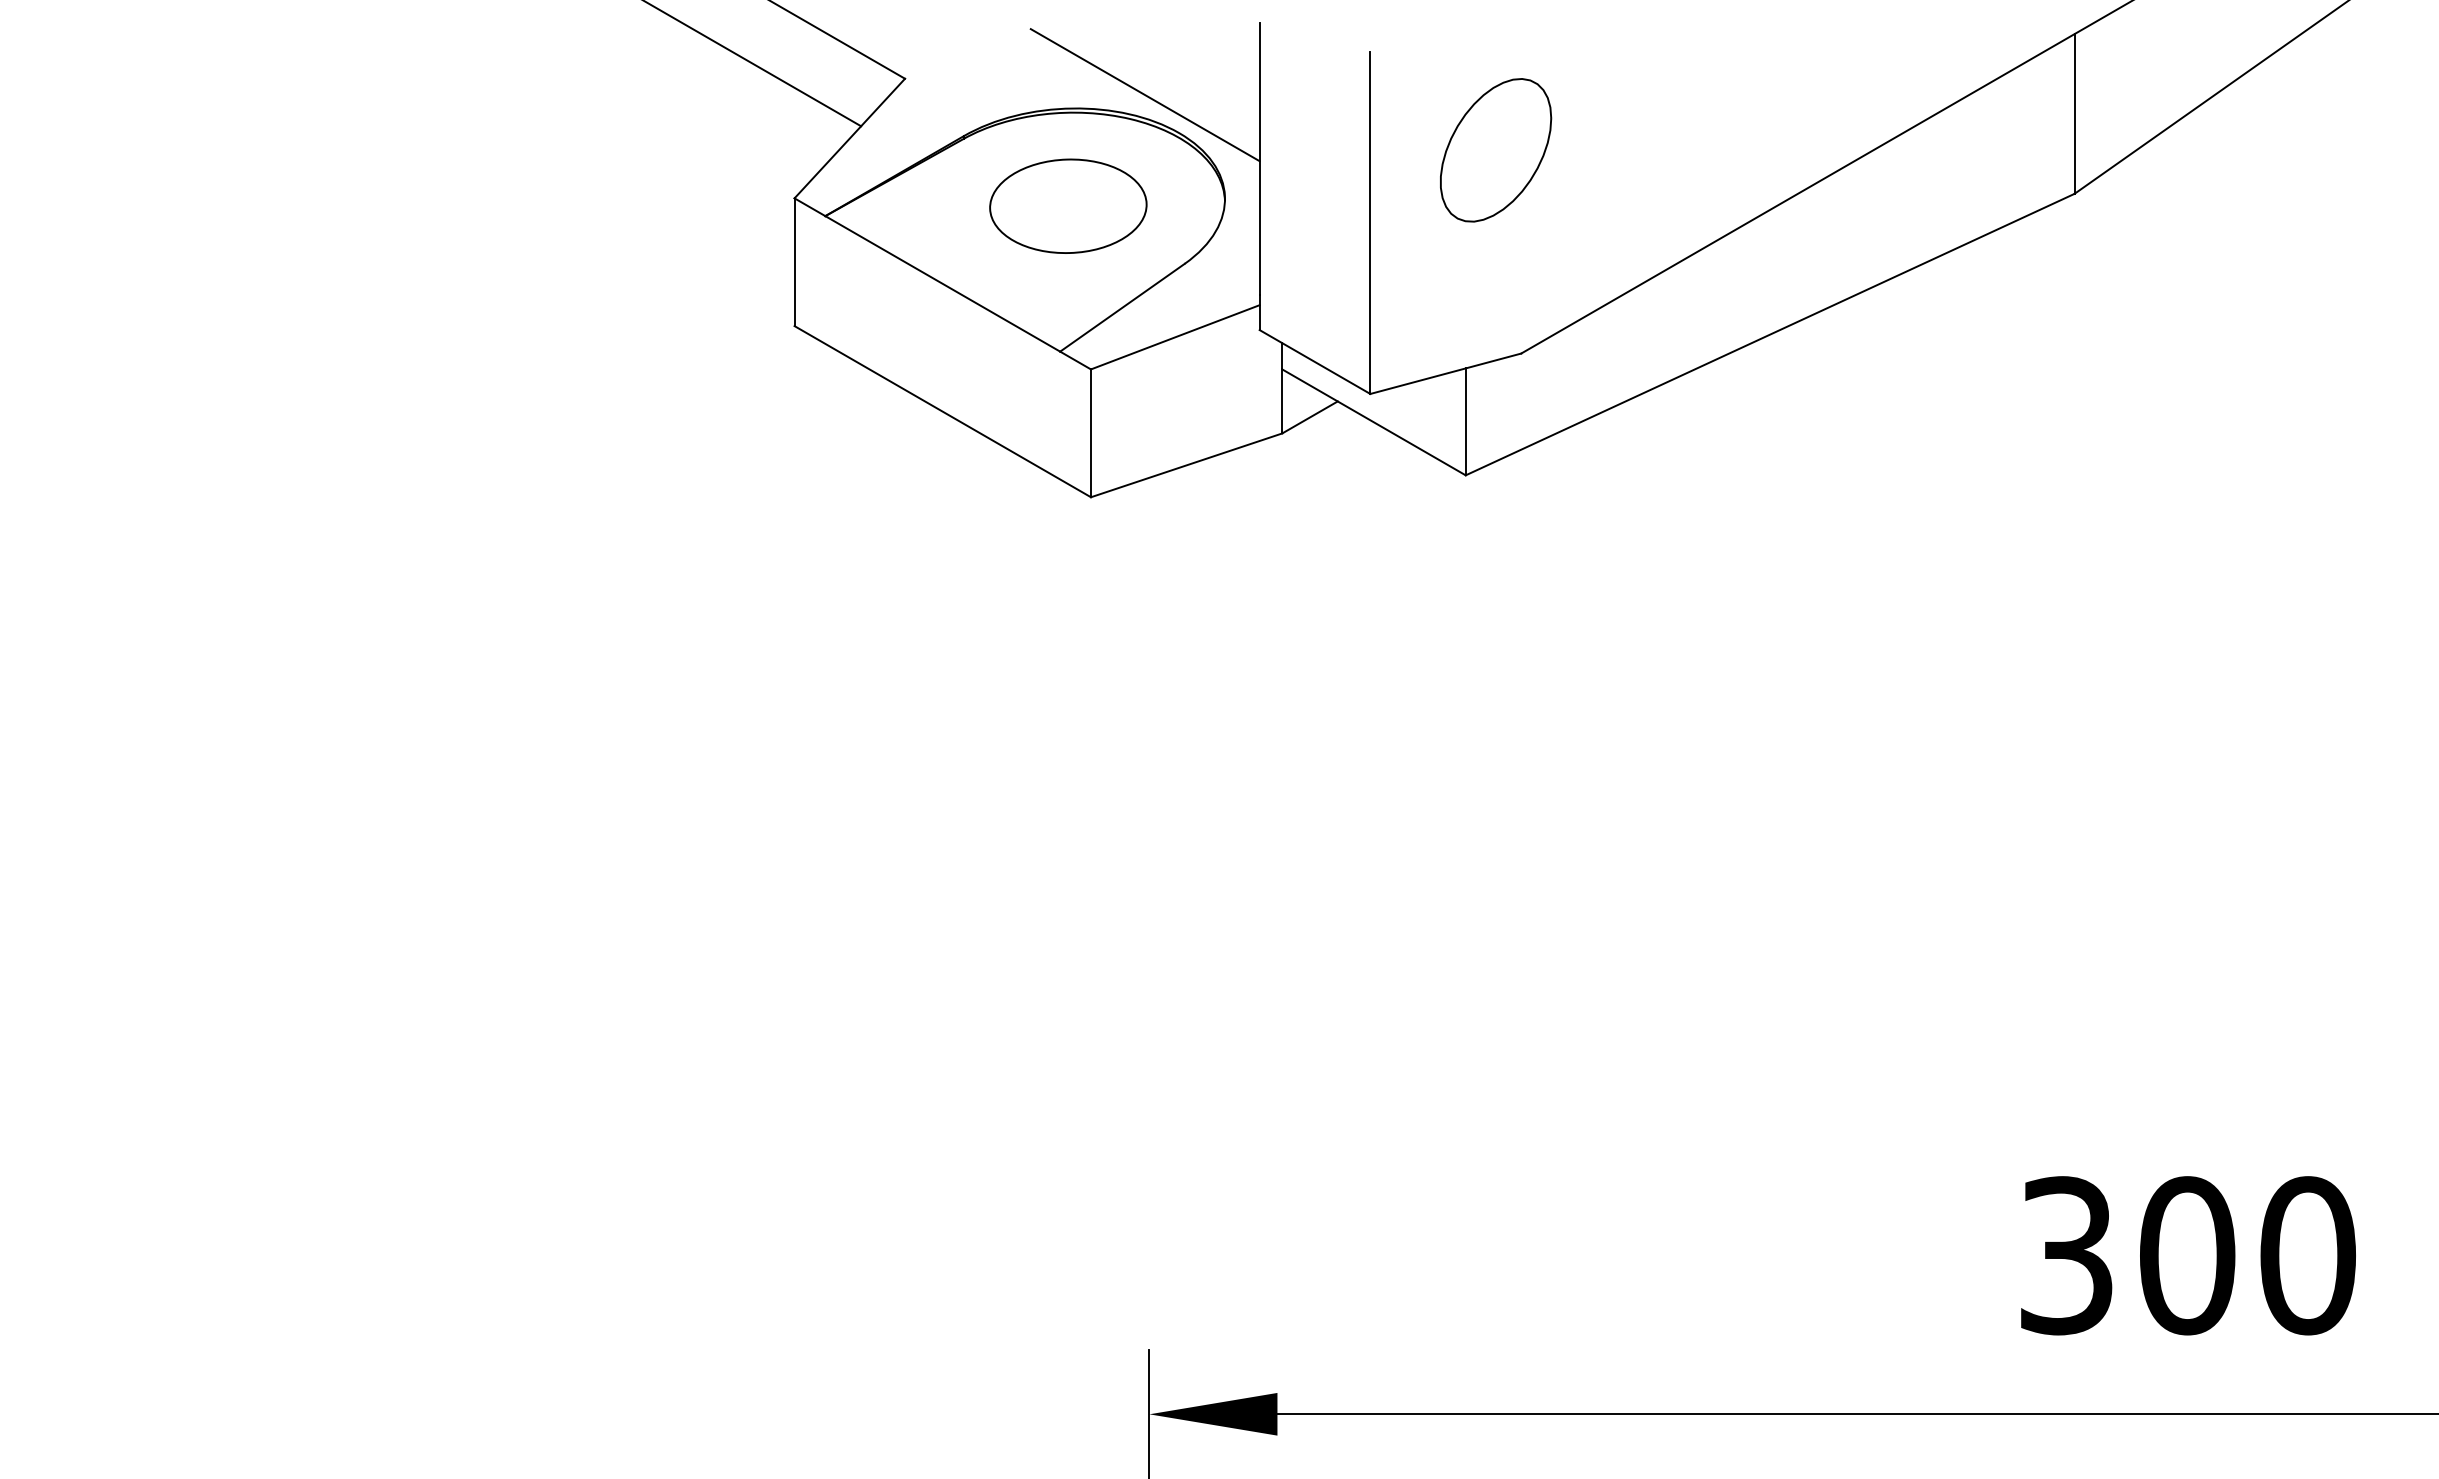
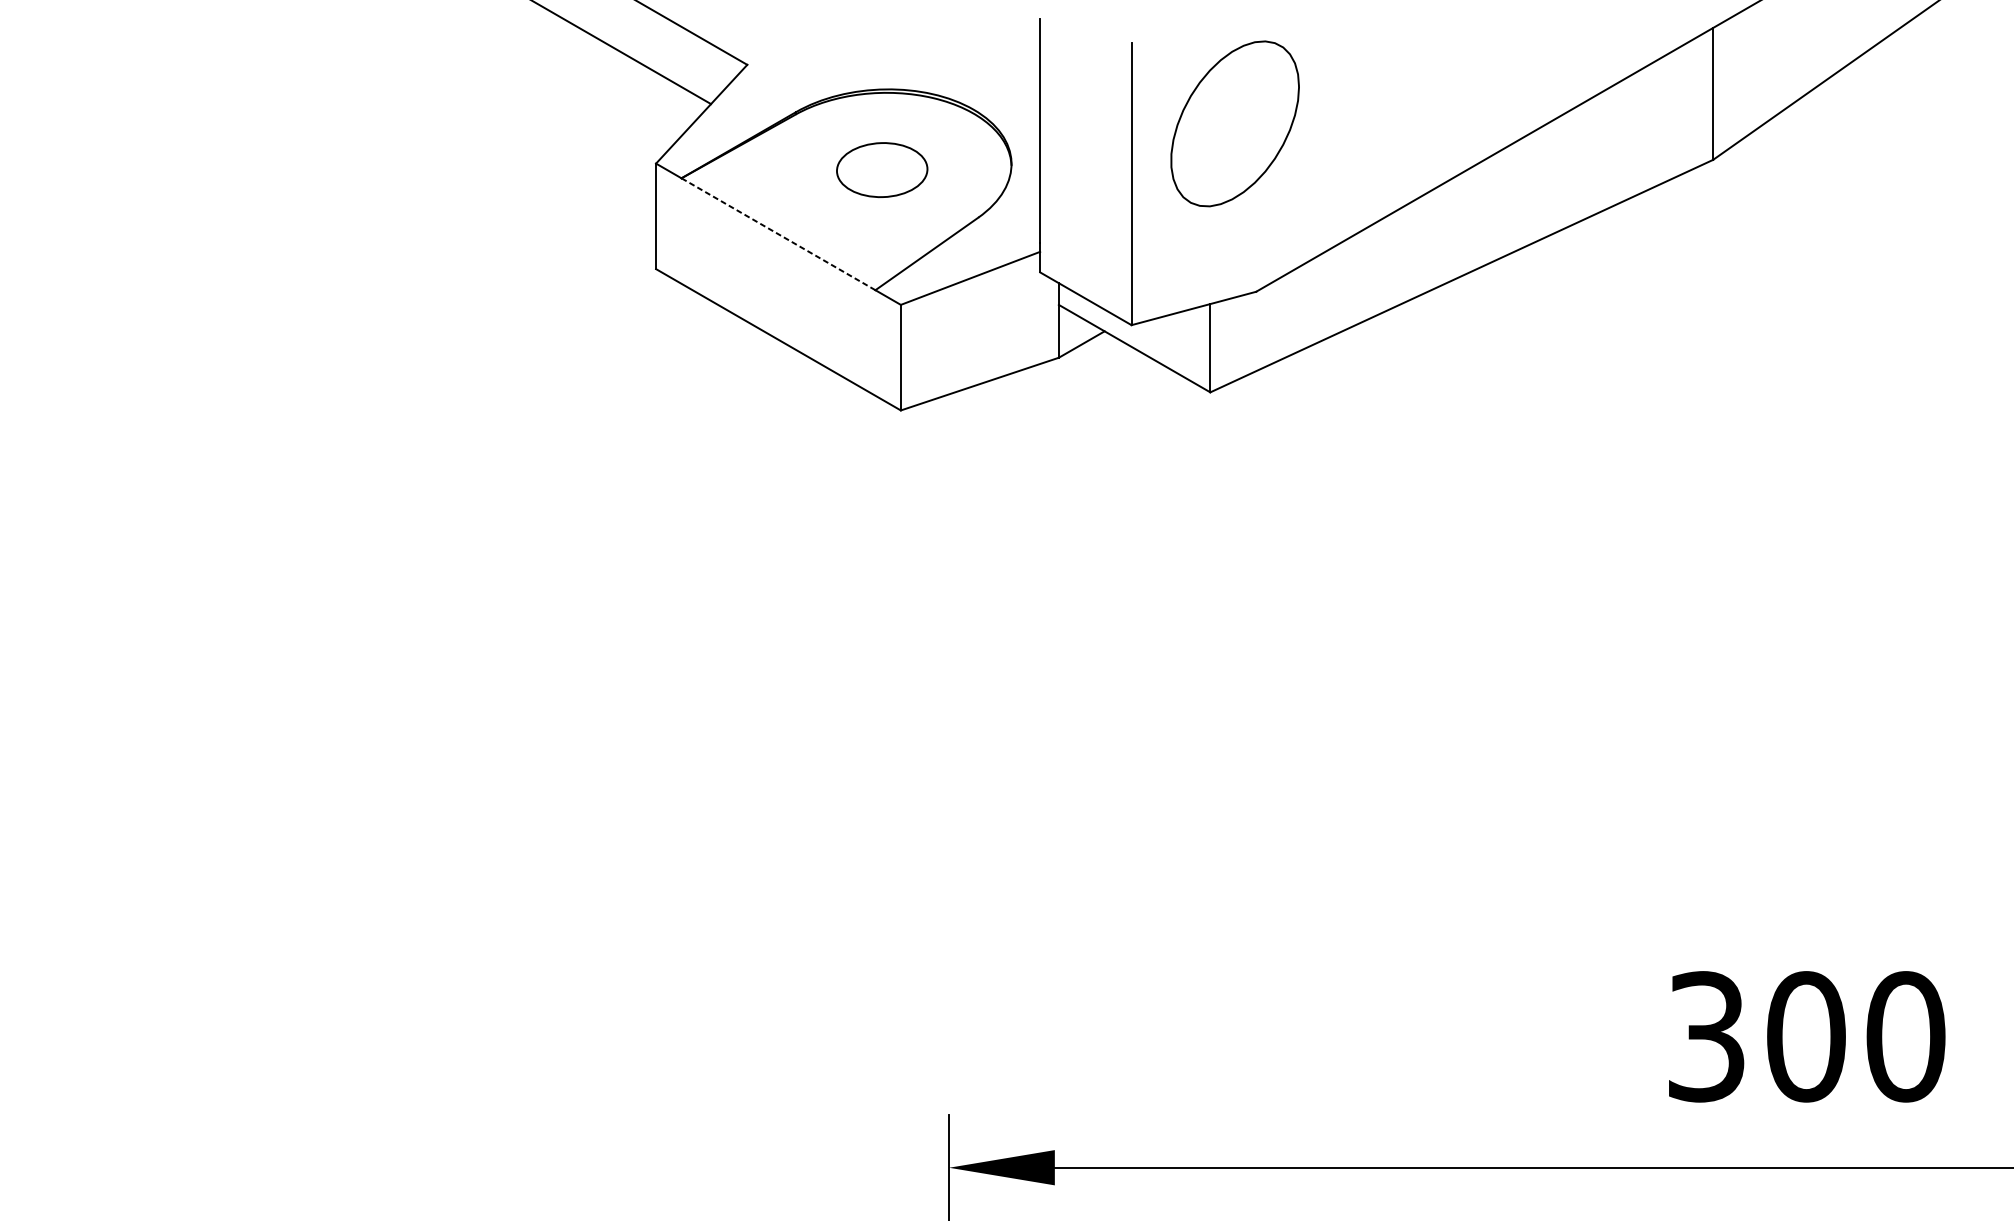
line: (1144, 95) -> (945, 78), removed
part: (1496, 150) -> (1235, 124), size x1.4
part: (1068, 205) -> (882, 169), size x0.7
line: (942, 283) -> (778, 233), solid -> dashed

